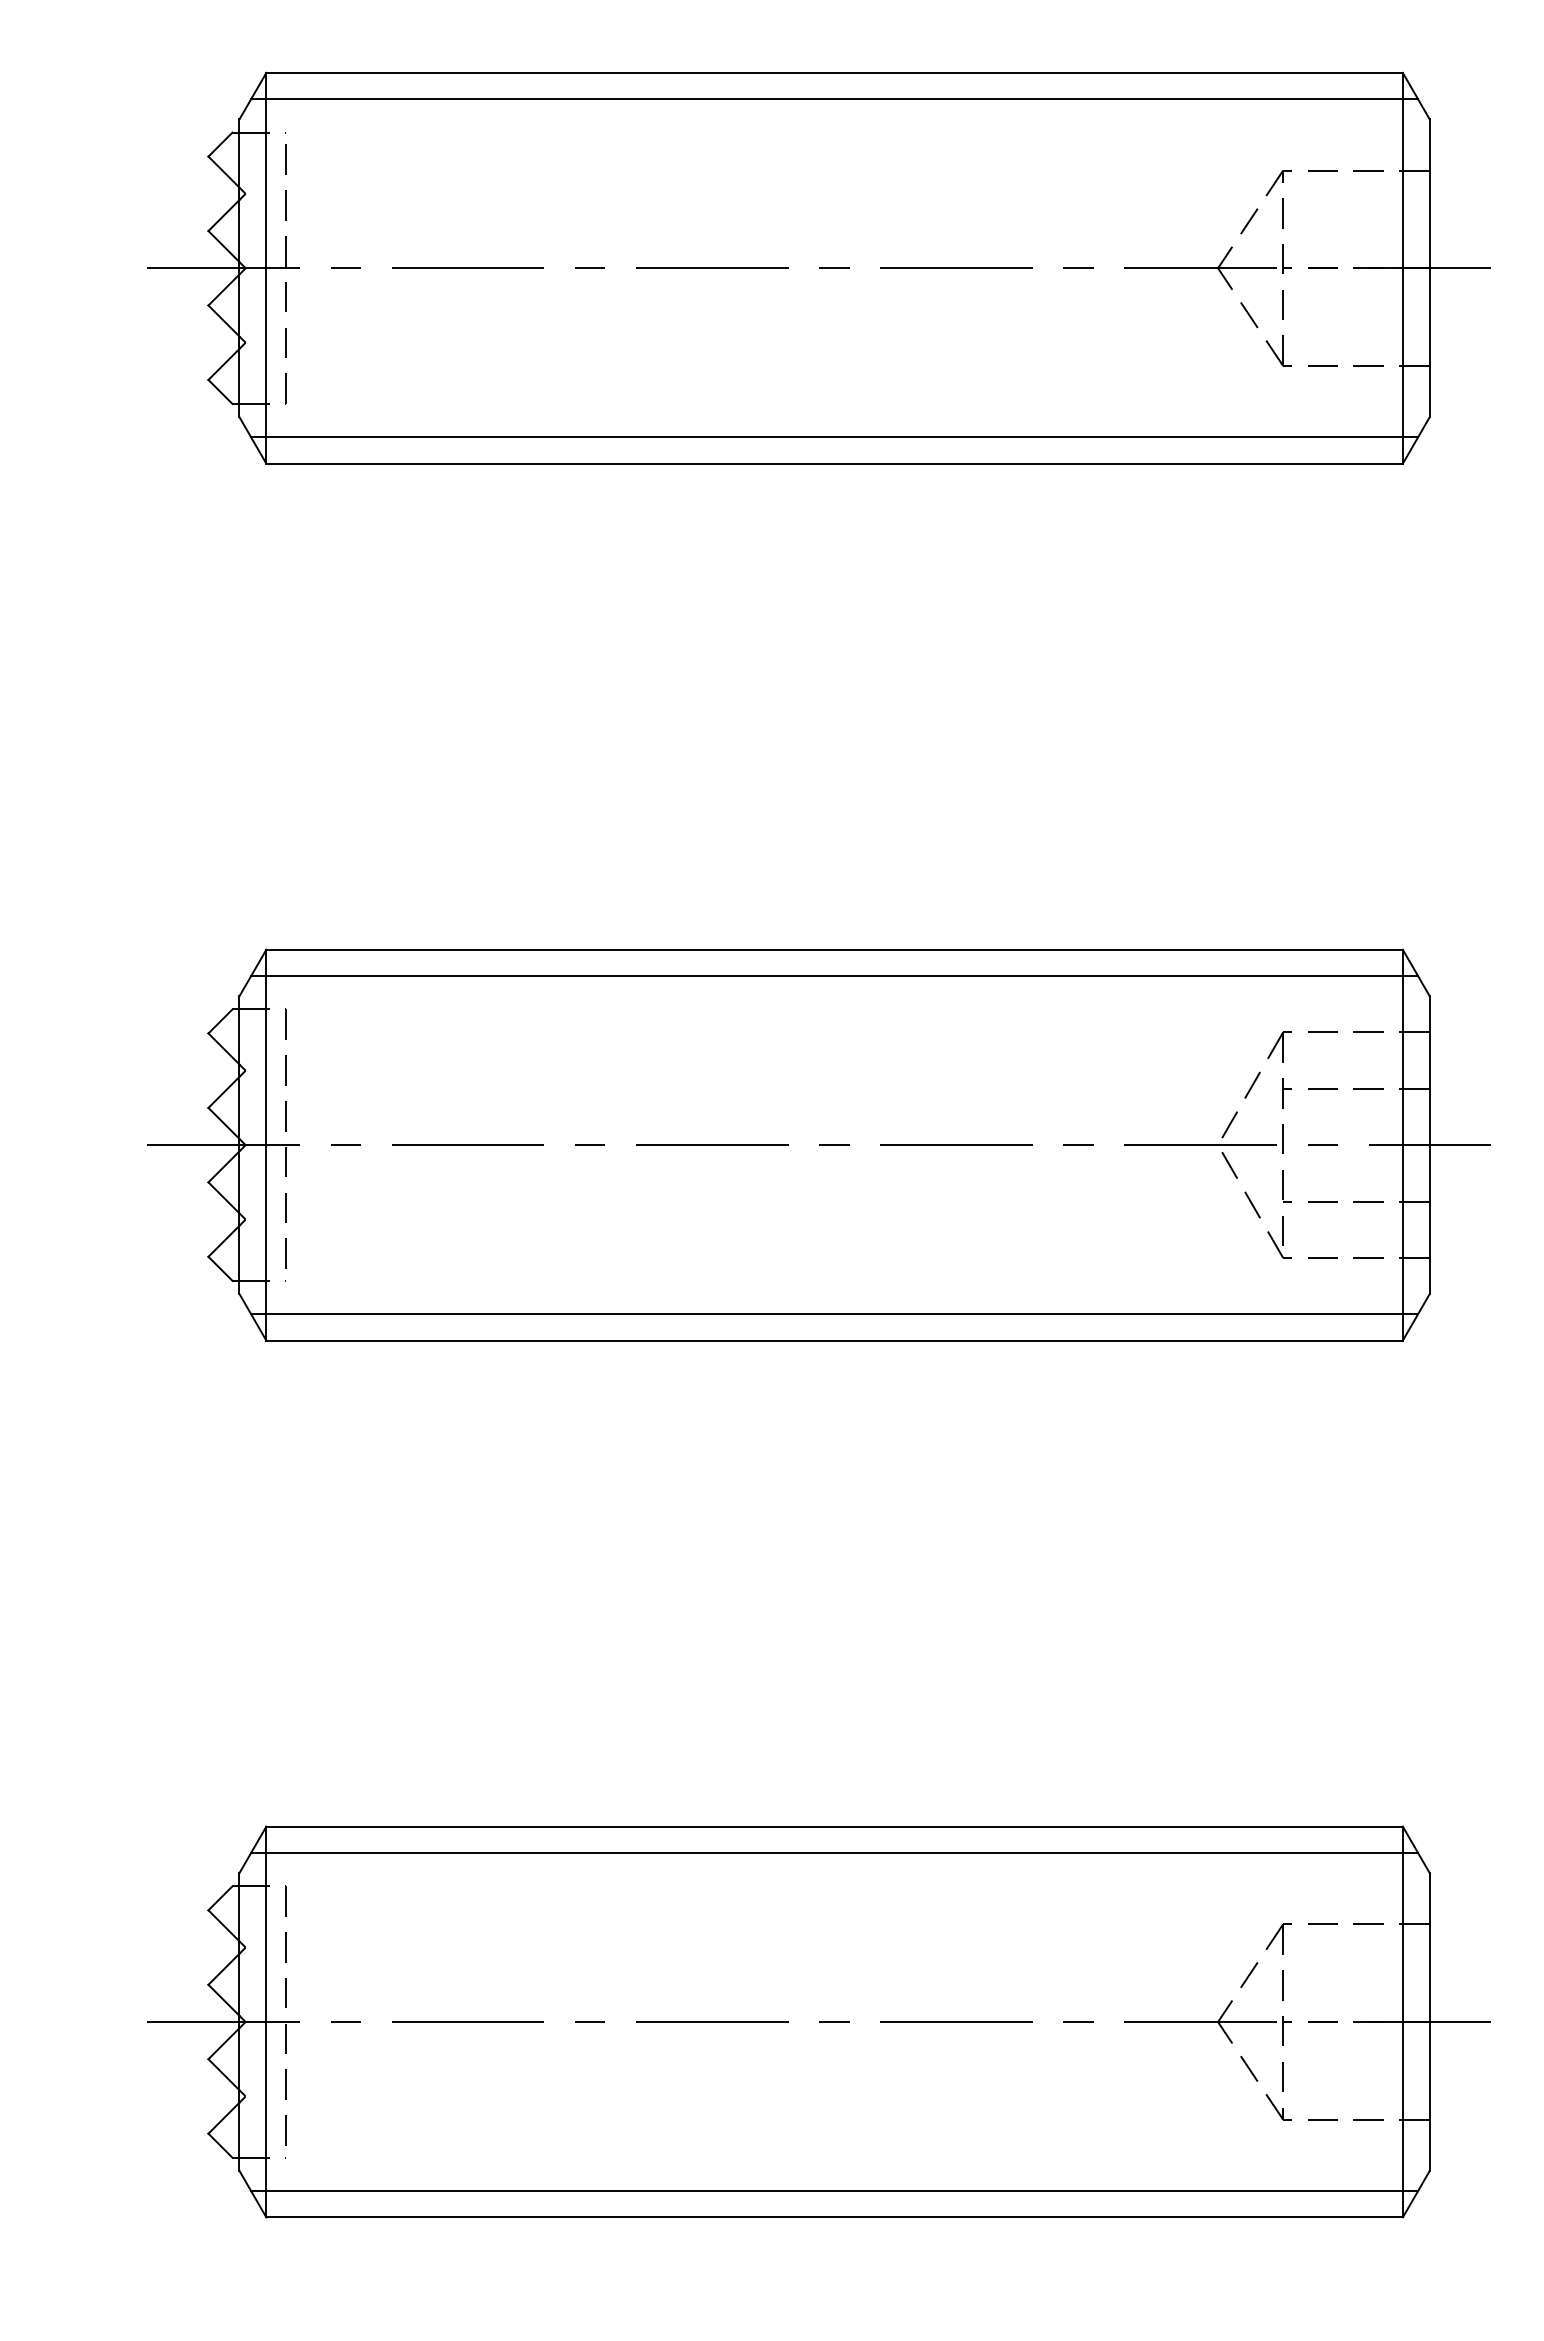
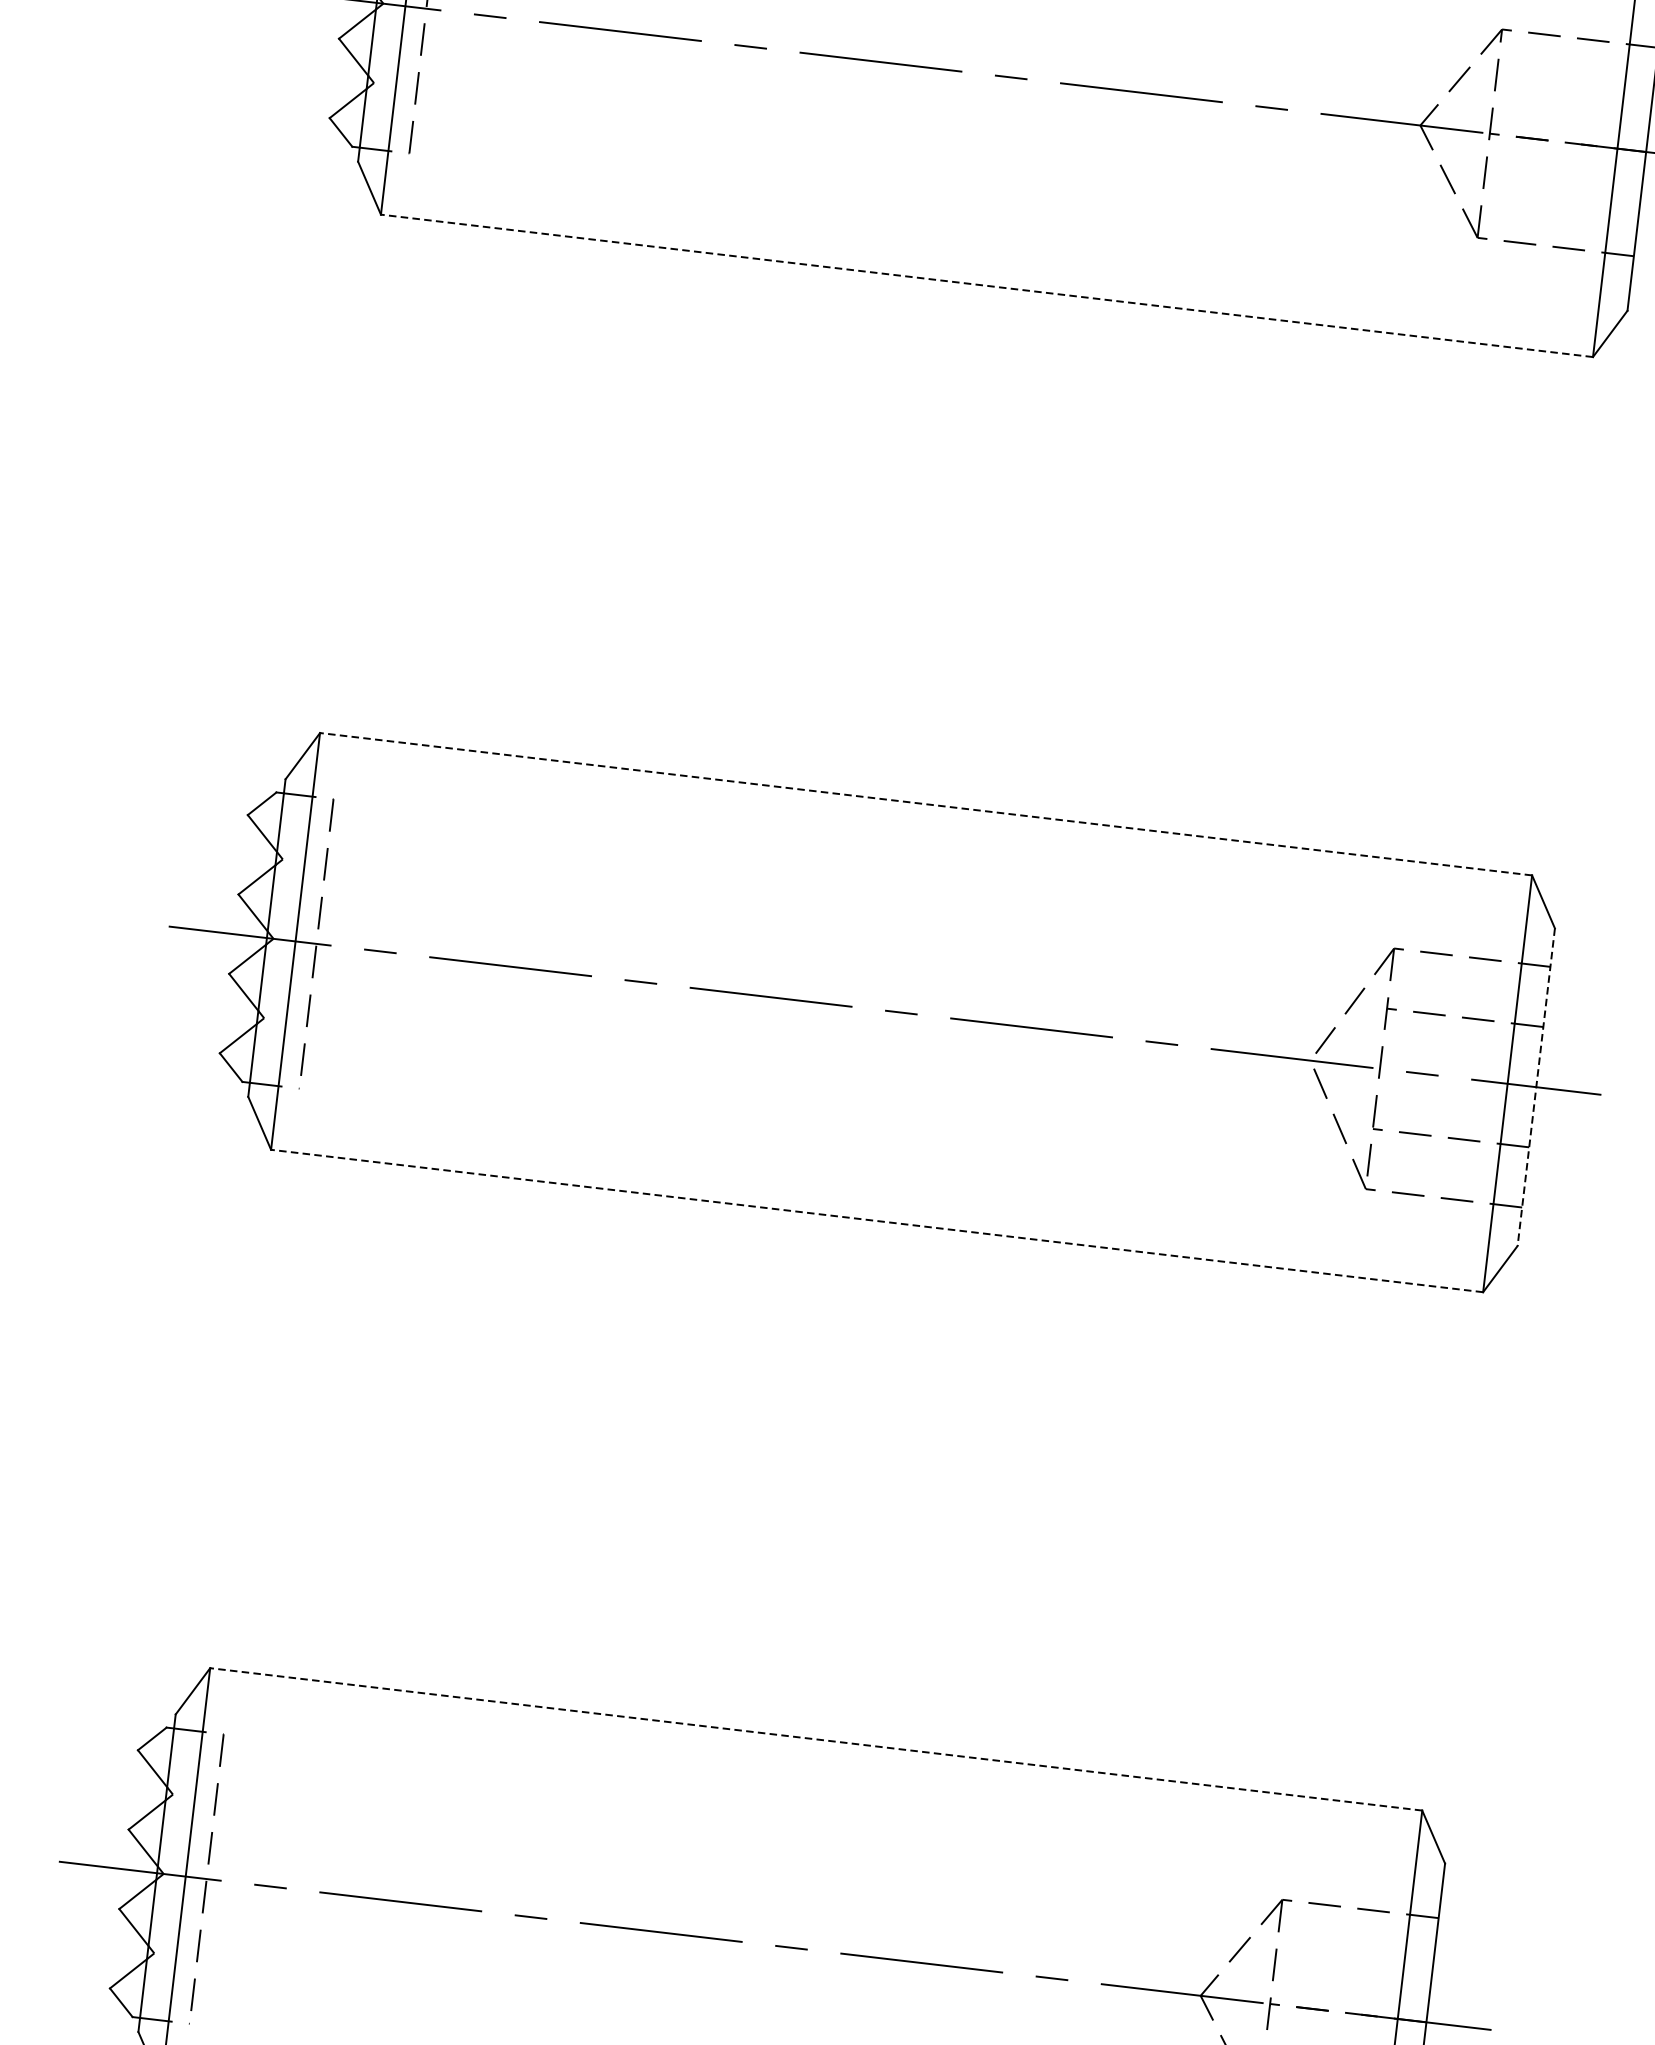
line: (834, 437) -> (990, 257), removed
line: (834, 463) -> (986, 285), solid -> dashed
line: (834, 949) -> (926, 803), solid -> dashed
line: (834, 976) -> (922, 832), removed
line: (1429, 1145) -> (1535, 1087), solid -> dashed
line: (834, 1314) -> (880, 1193), removed
line: (834, 1340) -> (877, 1220), solid -> dashed
line: (834, 1826) -> (816, 1739), solid -> dashed
line: (834, 1853) -> (812, 1768), removed

